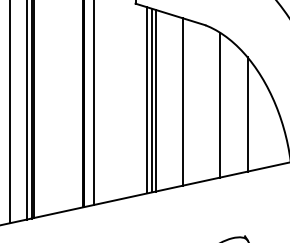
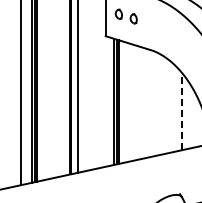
line: (182, 101) -> (137, 102), removed
line: (220, 105) -> (163, 105), removed
line: (247, 114) -> (181, 111), solid -> dashed

